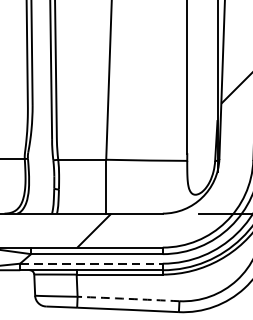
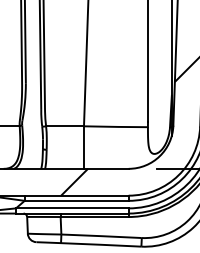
line: (91, 263) -> (72, 208), dashed -> solid
arc: (128, 299) -> (101, 236), dashed -> solid

